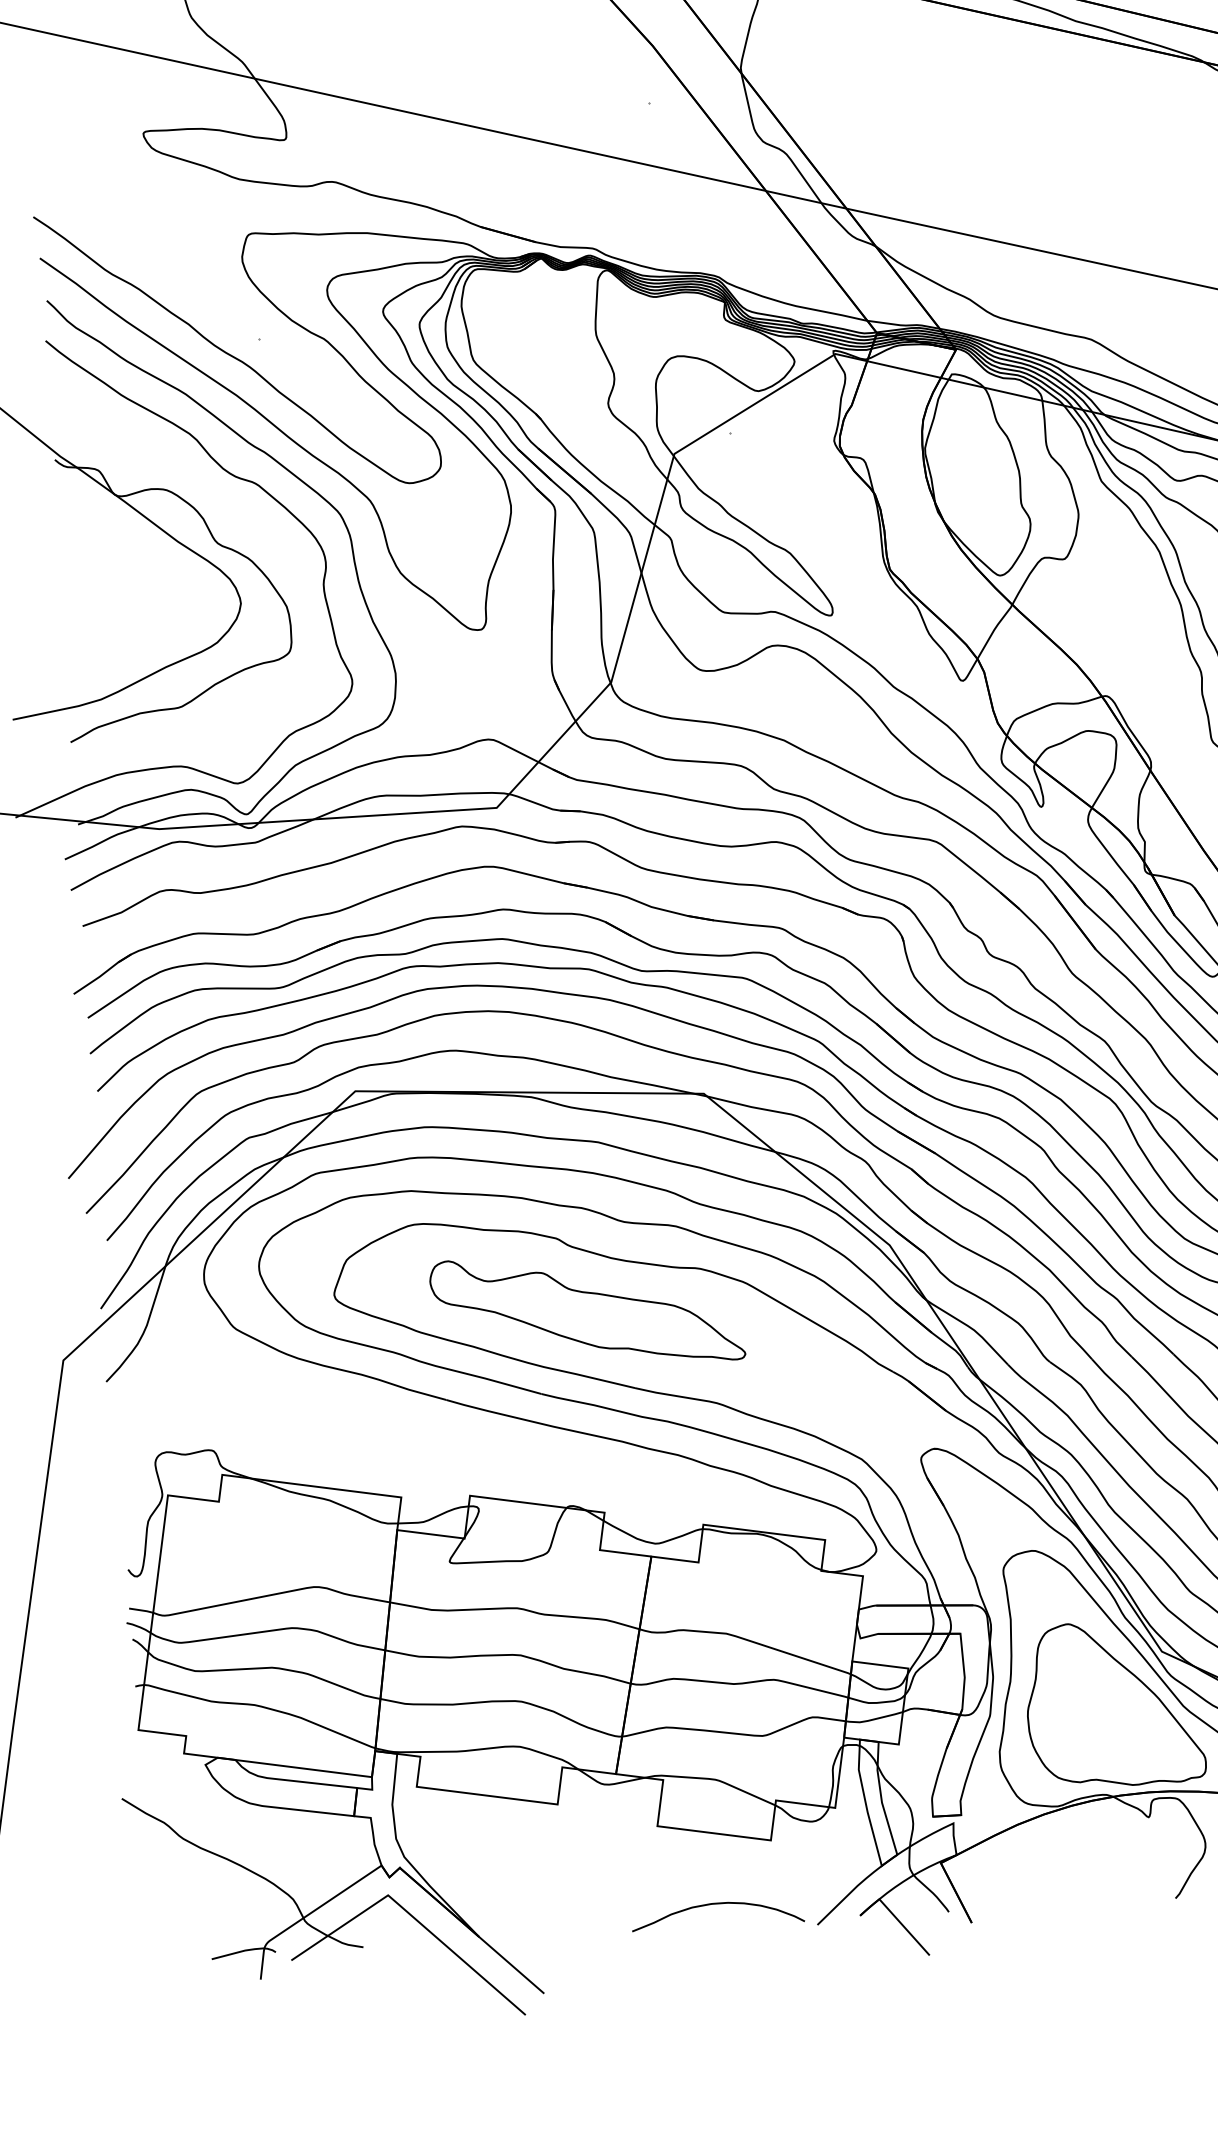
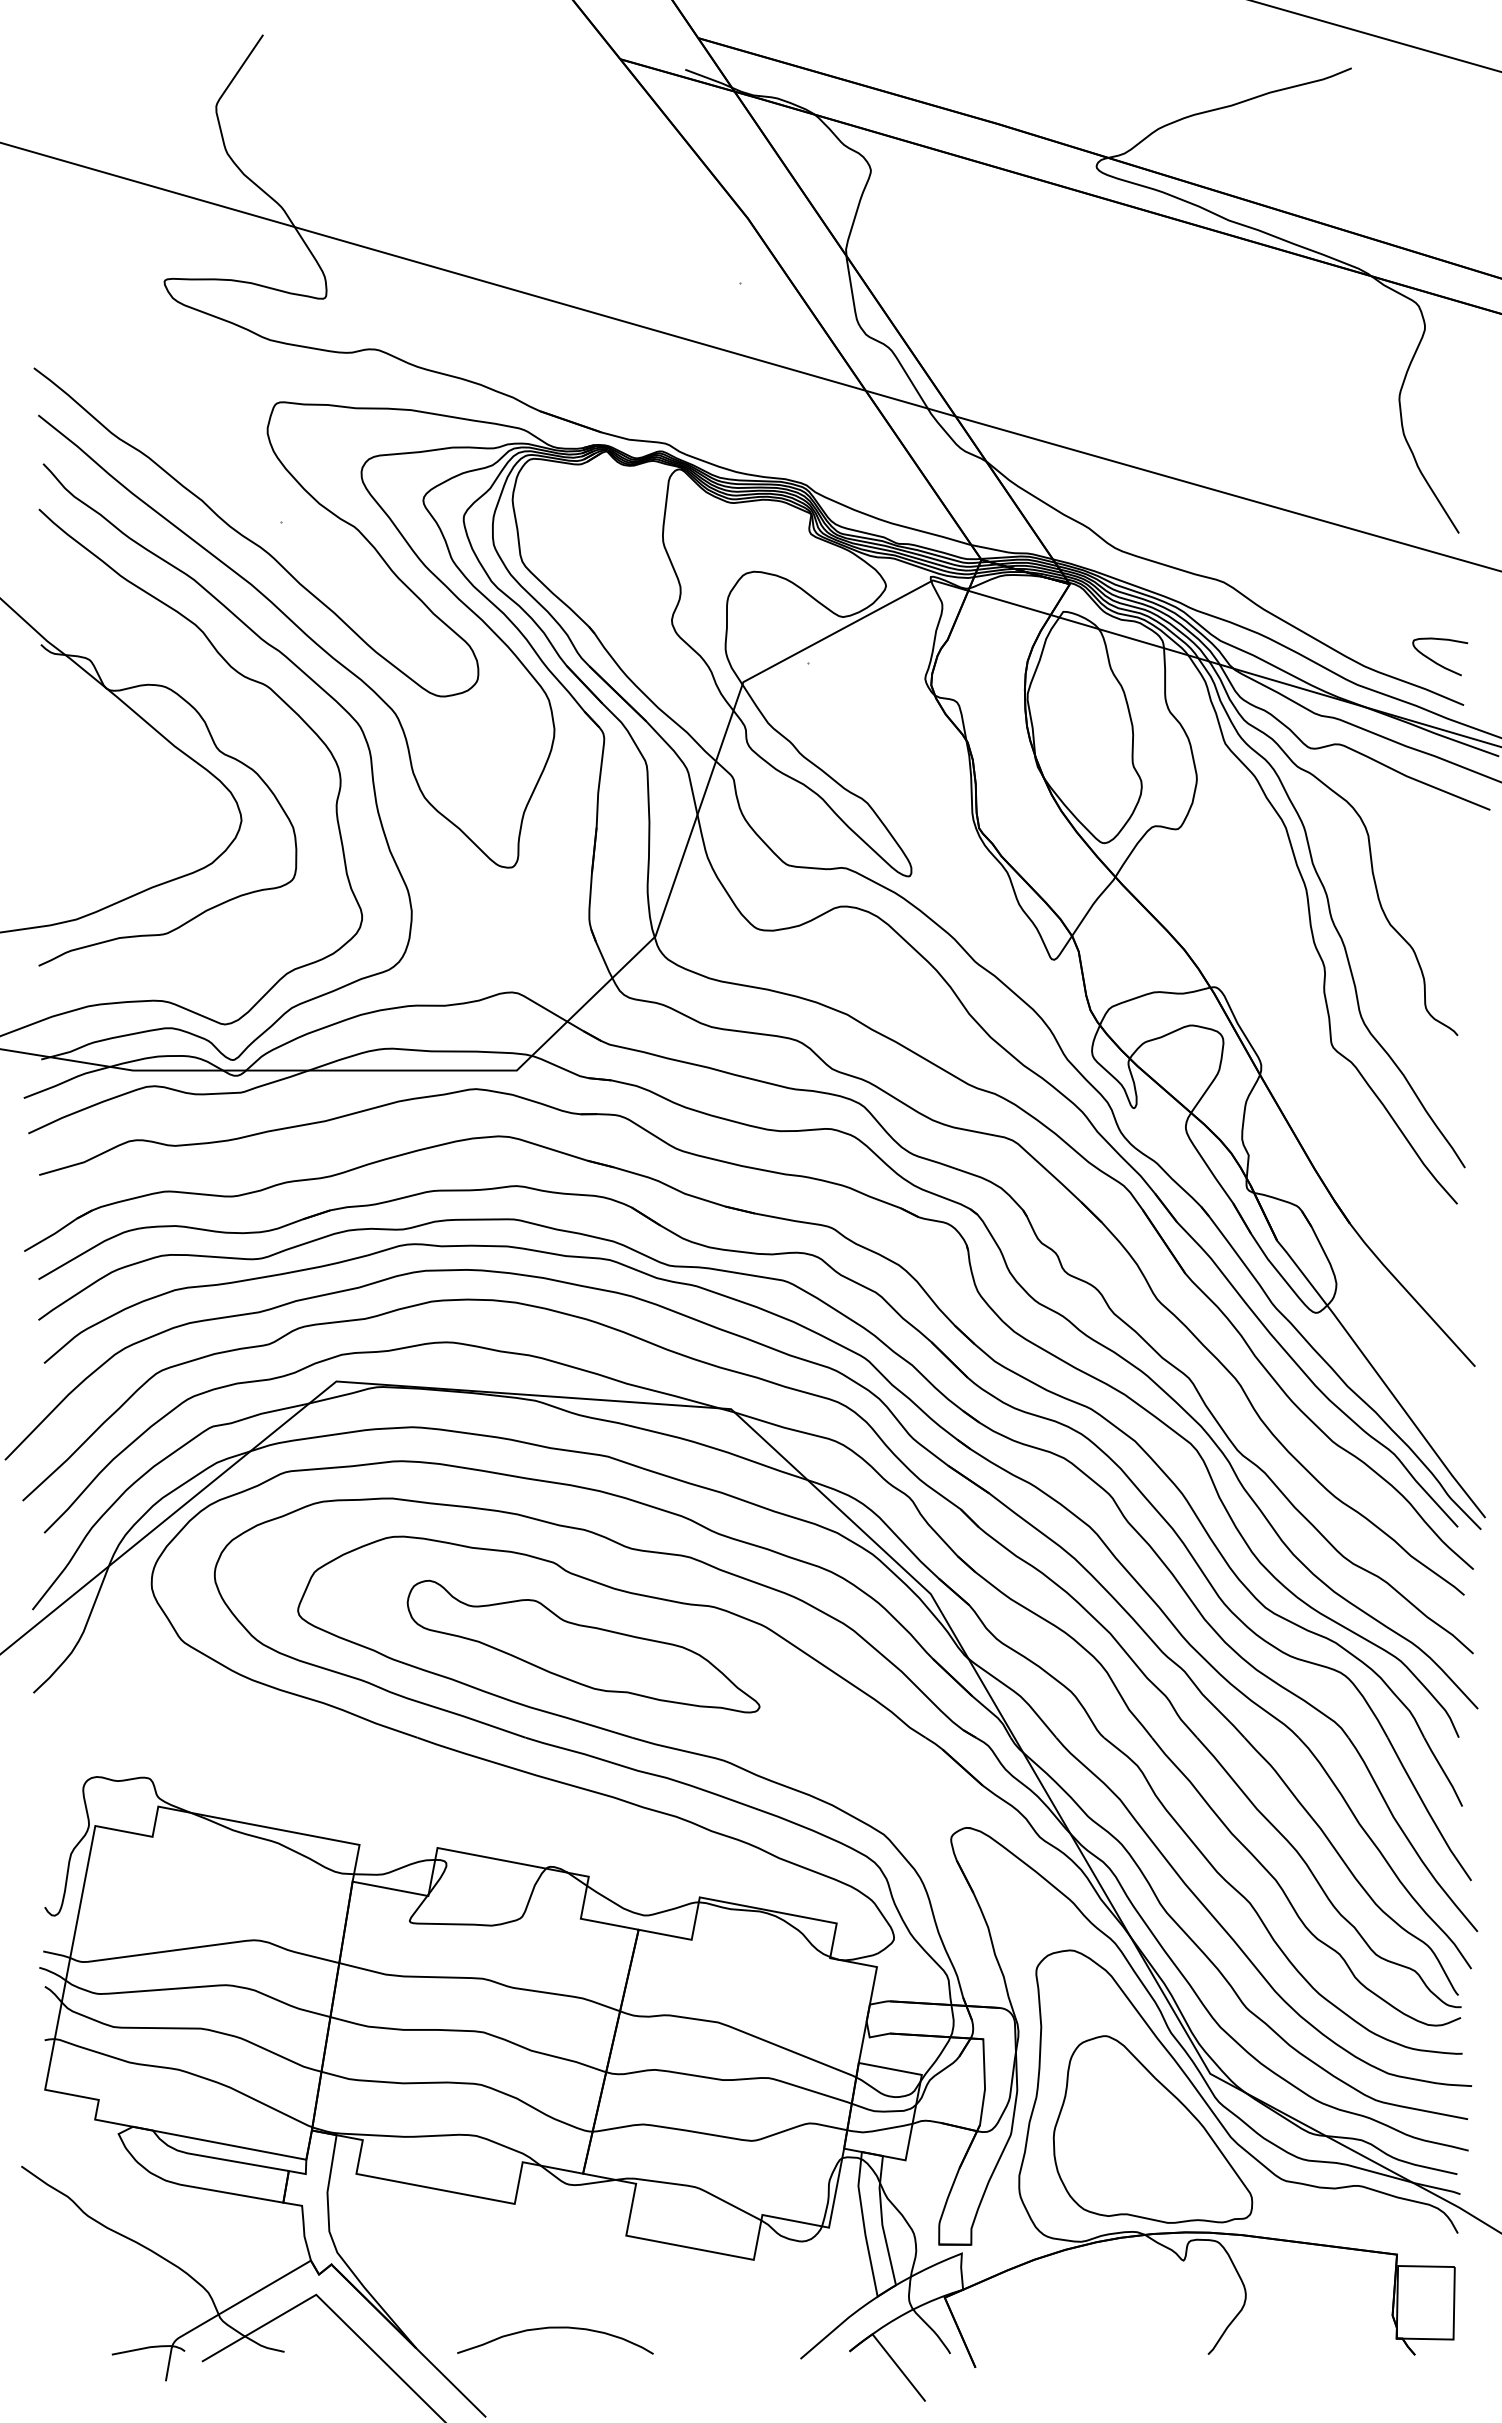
curve: (717, 1904) -> (555, 2328), moved

